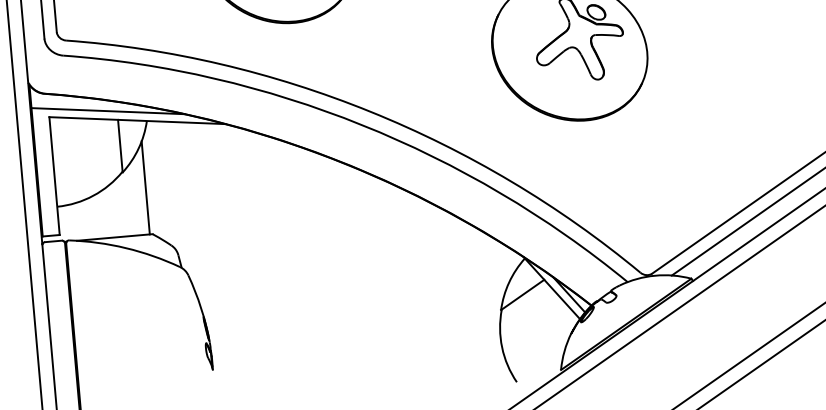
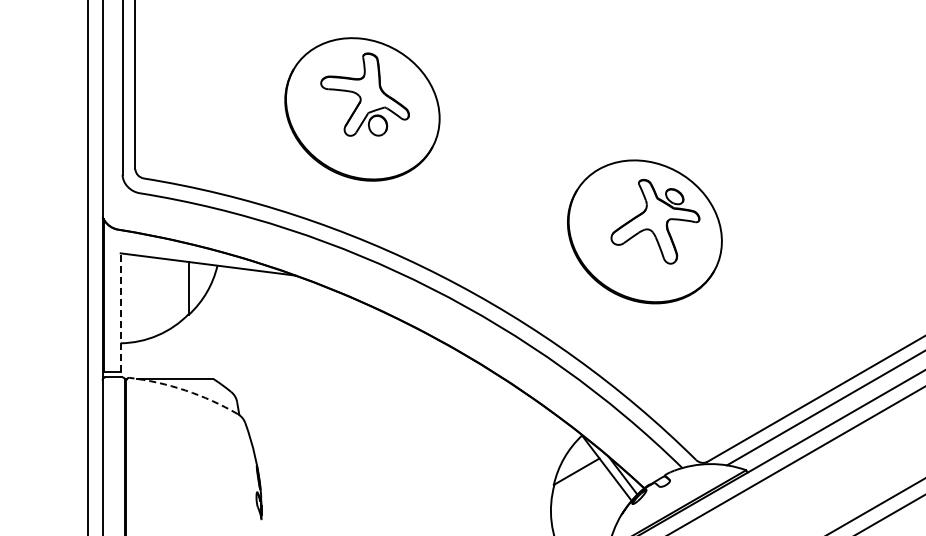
line: (107, 111) -> (179, 252), removed
line: (54, 176) -> (120, 312), solid -> dashed
line: (145, 187) -> (210, 331), removed
arc: (125, 248) -> (185, 390), solid -> dashed

